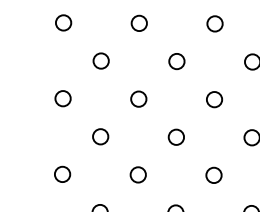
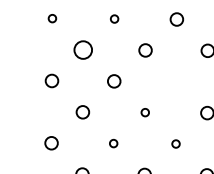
circle: (63, 22) -> (52, 18), size x0.6
circle: (139, 22) -> (114, 18), size x0.6
circle: (101, 60) -> (83, 49), size x1.4
circle: (214, 99) -> (176, 81), removed
circle: (176, 137) -> (145, 112), size x0.6
circle: (137, 174) -> (113, 143), size x0.6
circle: (213, 174) -> (175, 143), size x0.6

